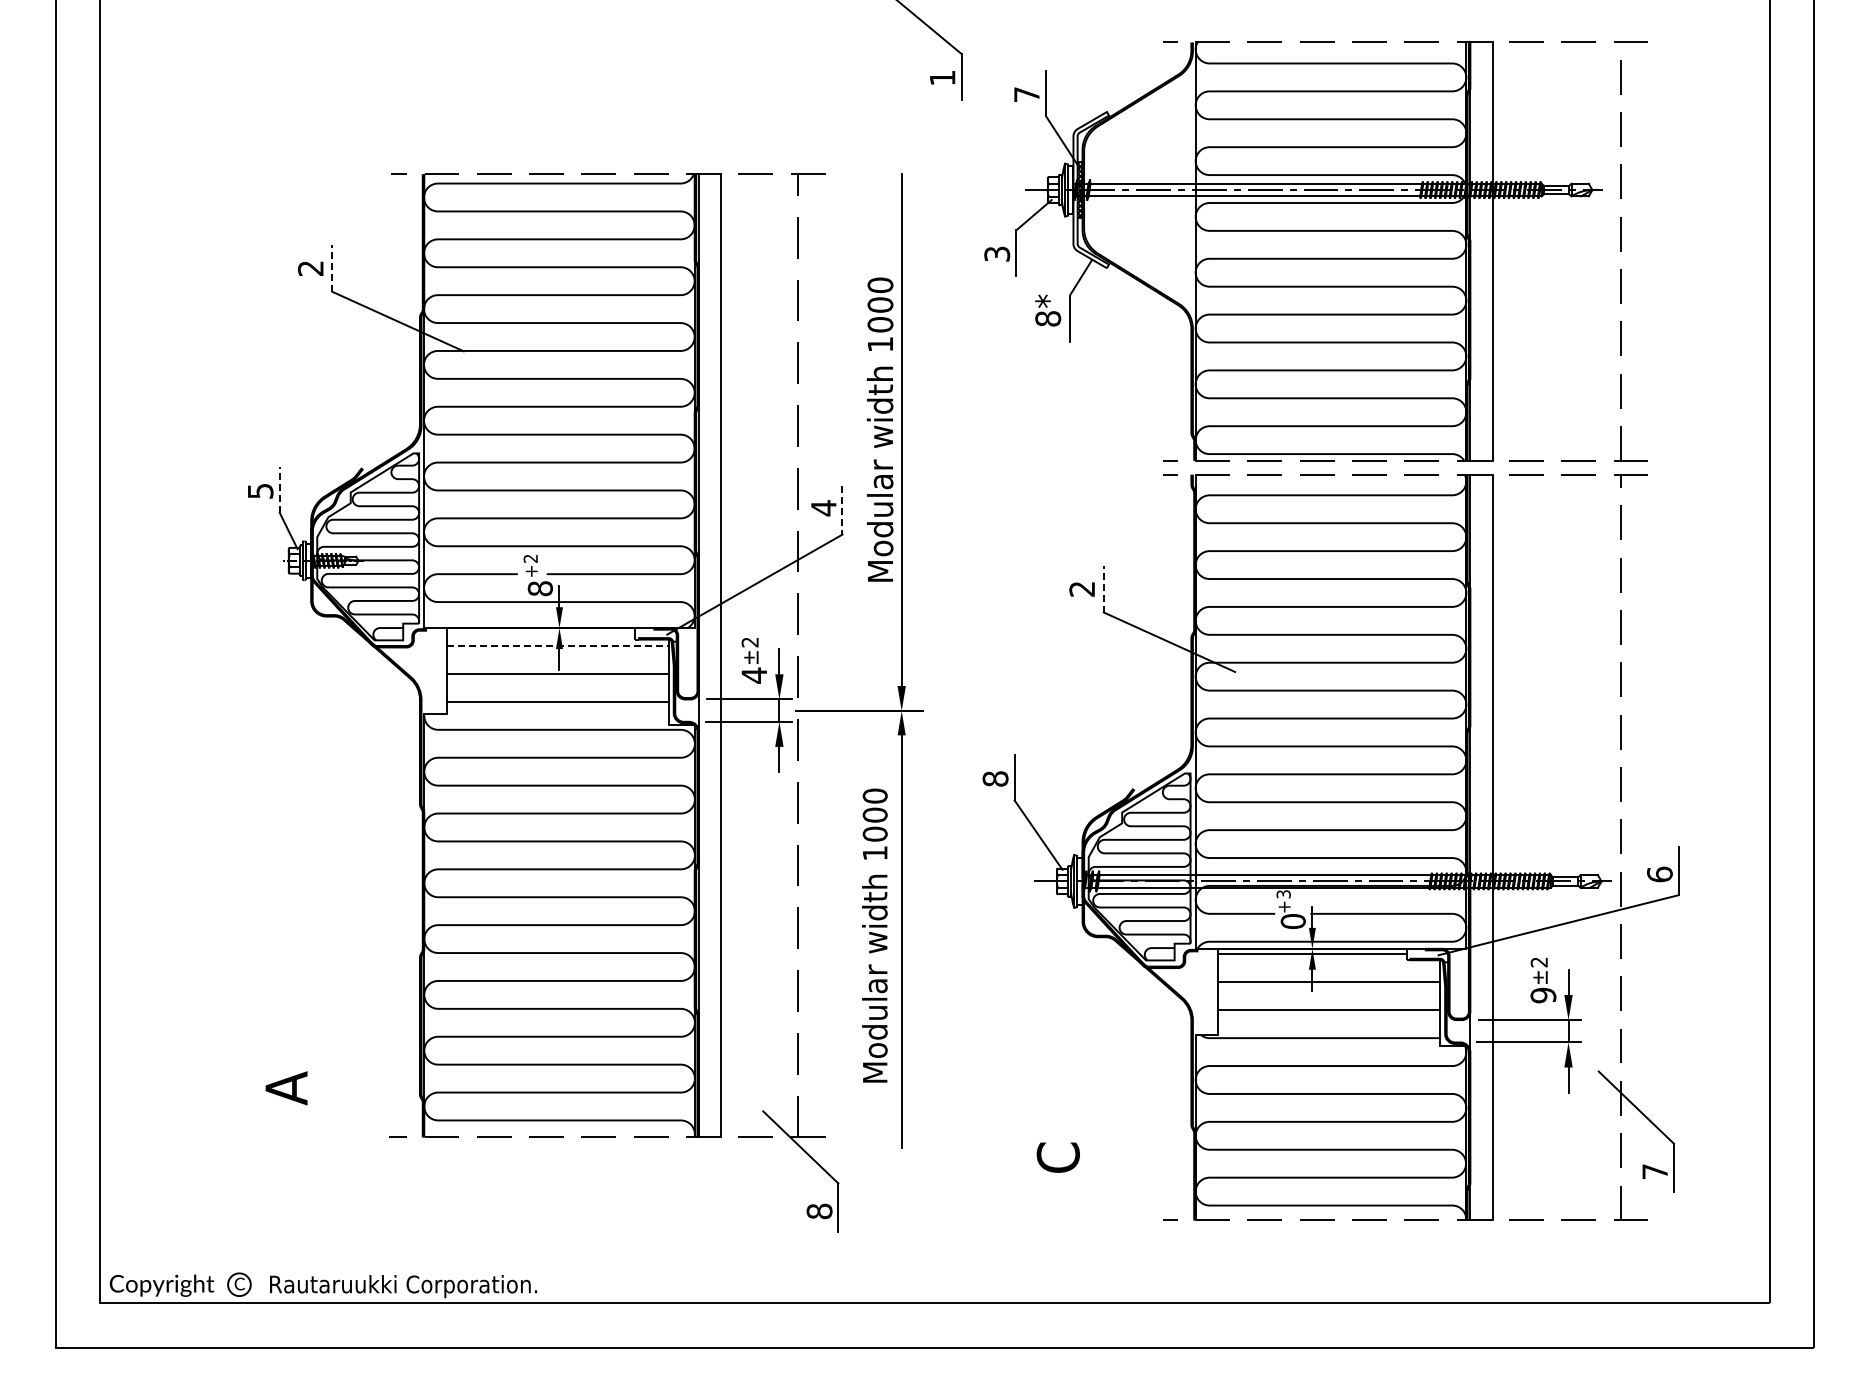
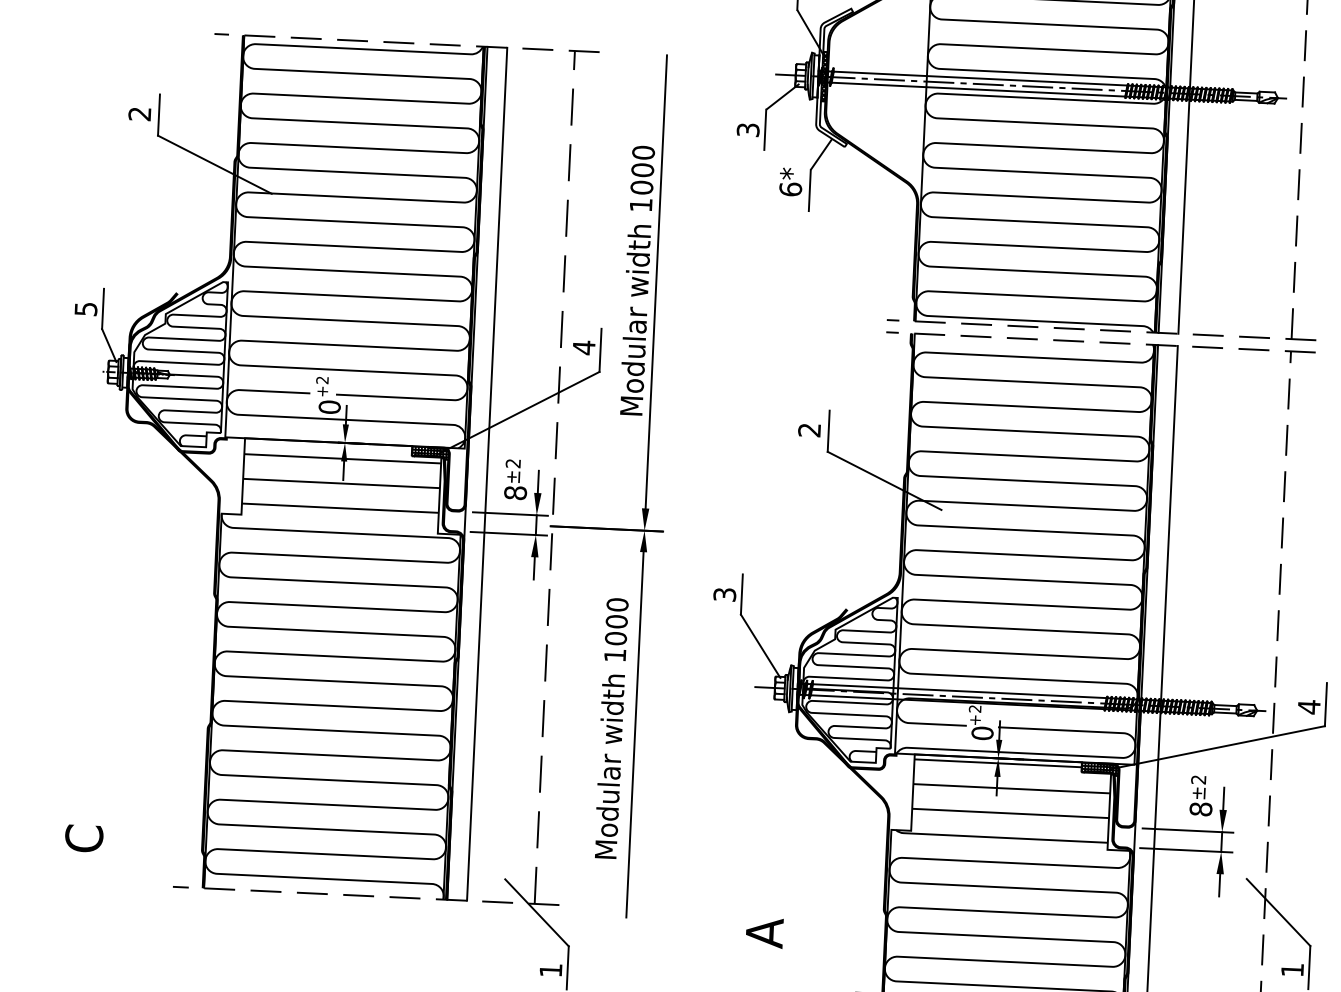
line: (332, 268) -> (159, 114), dashed -> solid
text: (1048, 318) -> (790, 189), 8* -> 6*
line: (279, 490) -> (102, 309), dashed -> solid
line: (842, 510) -> (600, 350), dashed -> solid
text: (540, 588) -> (329, 407), 8 -> 0
line: (1103, 588) -> (828, 430), dashed -> solid
hatch: (655, 634) -> (429, 452), added
line: (558, 646) -> (343, 459), dashed -> solid
text: (754, 675) -> (515, 493), 4 -> 8
text: (995, 778) -> (724, 594), 8 -> 3
text: (1659, 874) -> (1308, 707), 6 -> 4
text: (1283, 894) -> (975, 709), +3 -> +2
hatch: (1427, 955) -> (1099, 769), added
text: (1543, 995) -> (1201, 809), 9 -> 8
text: (286, 1088) -> (84, 839), A -> C
text: (1057, 1158) -> (763, 933), C -> A
text: (1654, 1171) -> (1291, 969), 7 -> 1
text: (819, 1211) -> (550, 970), 8 -> 1

